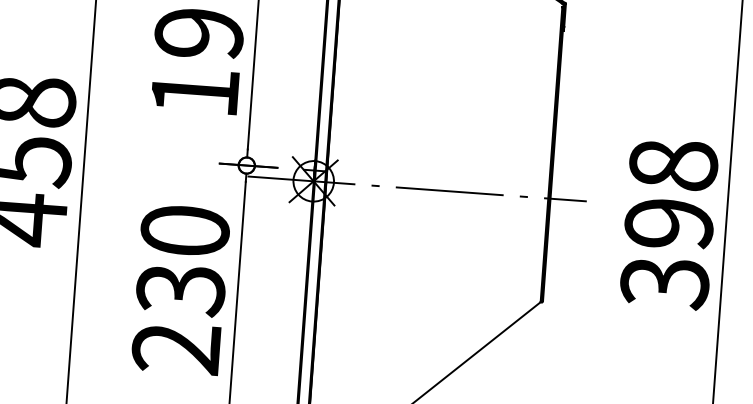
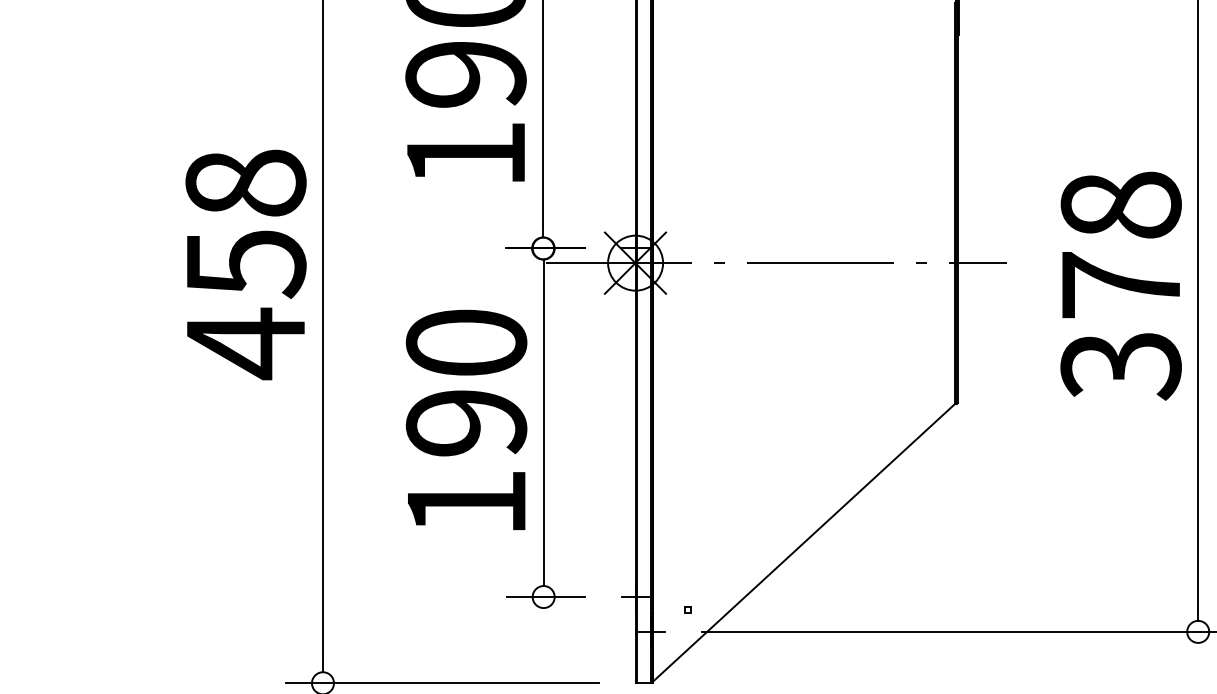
text: (668, 223) -> (1120, 285), 398 -> 378
text: (178, 319) -> (466, 463), 230 -> 190

